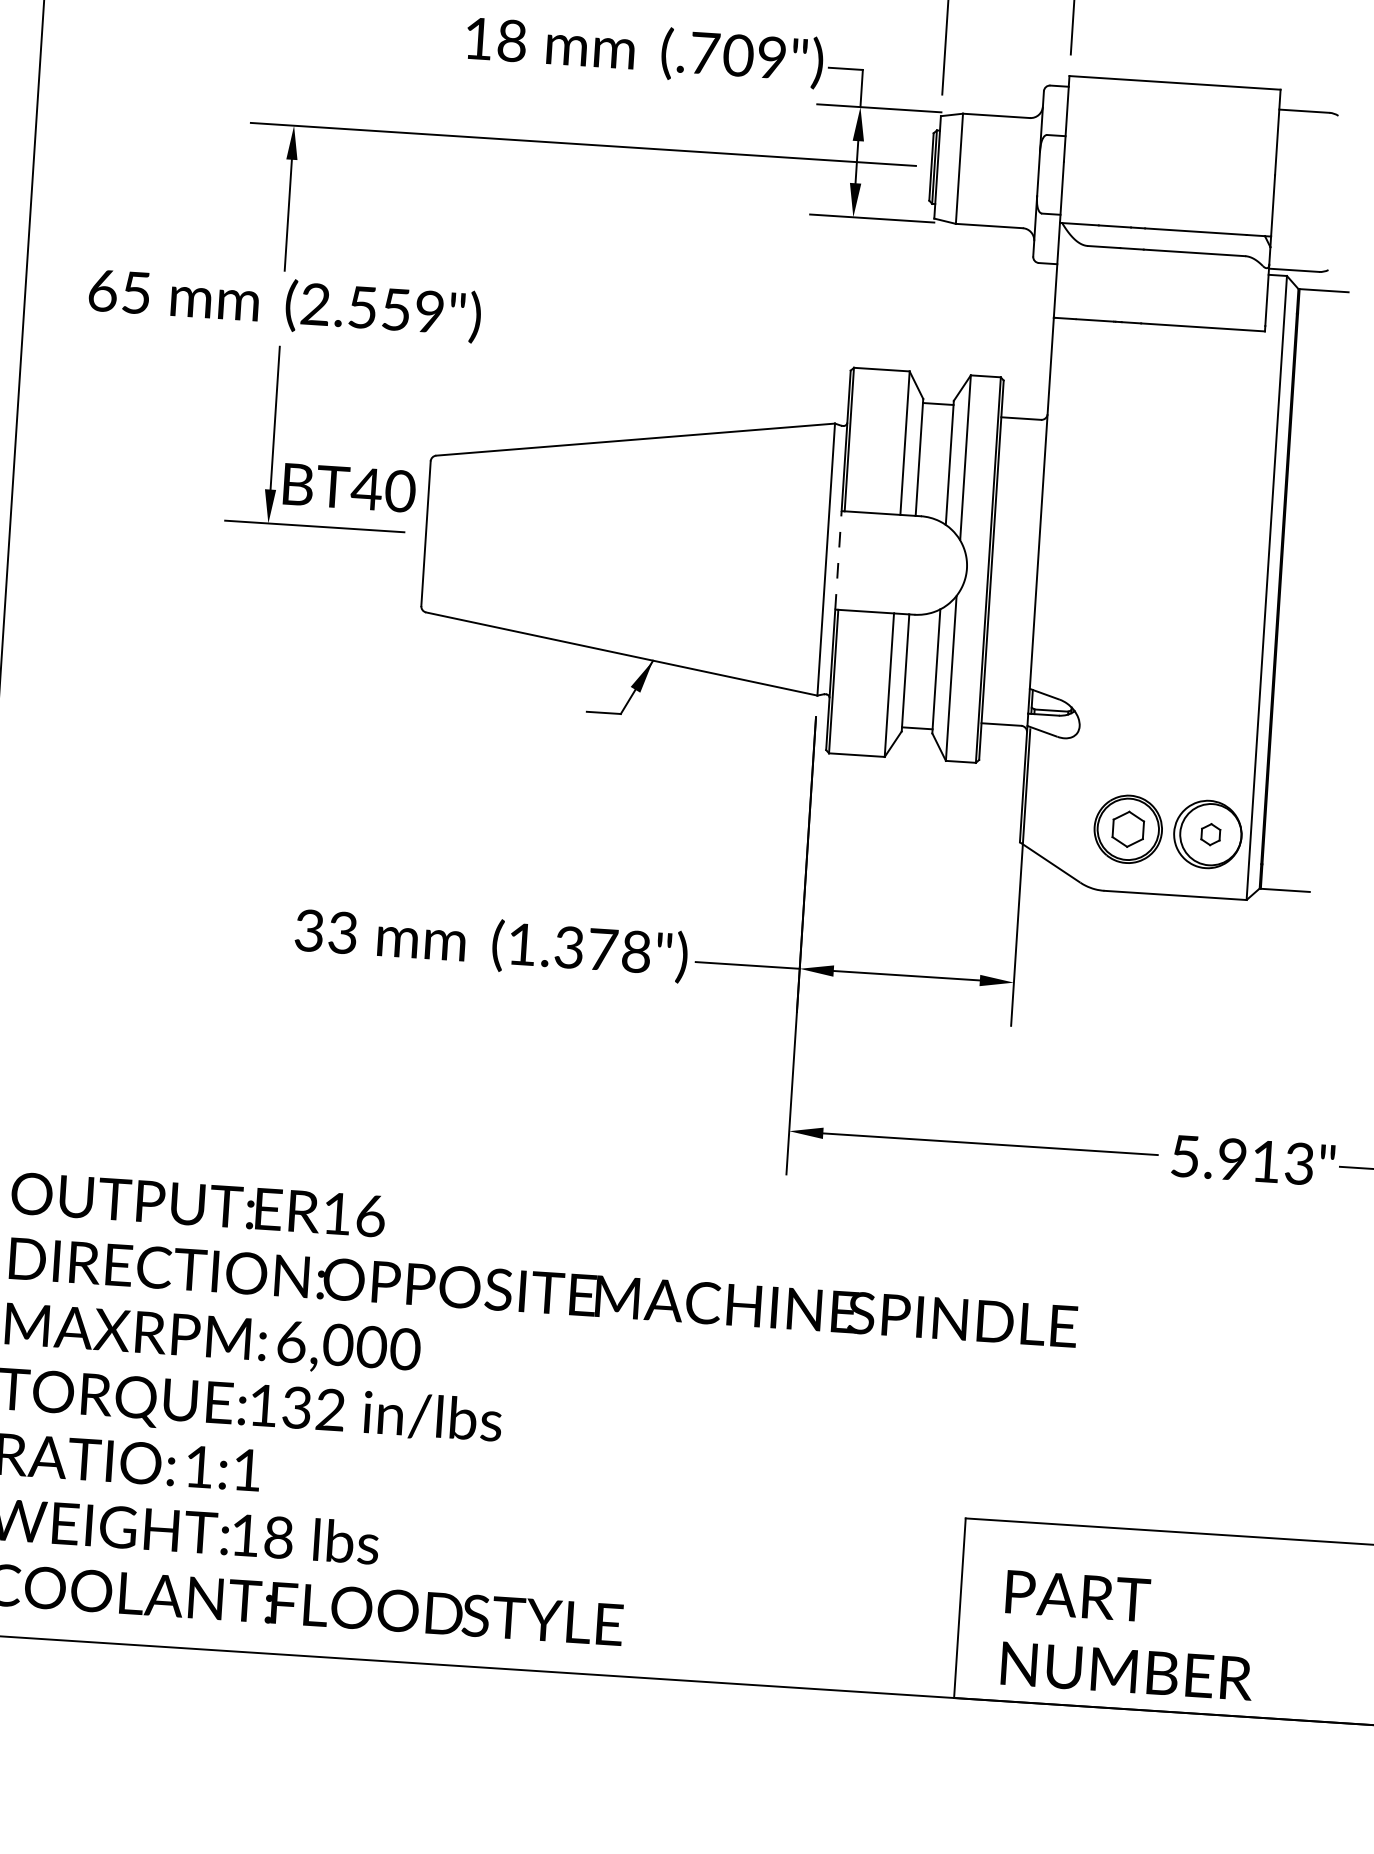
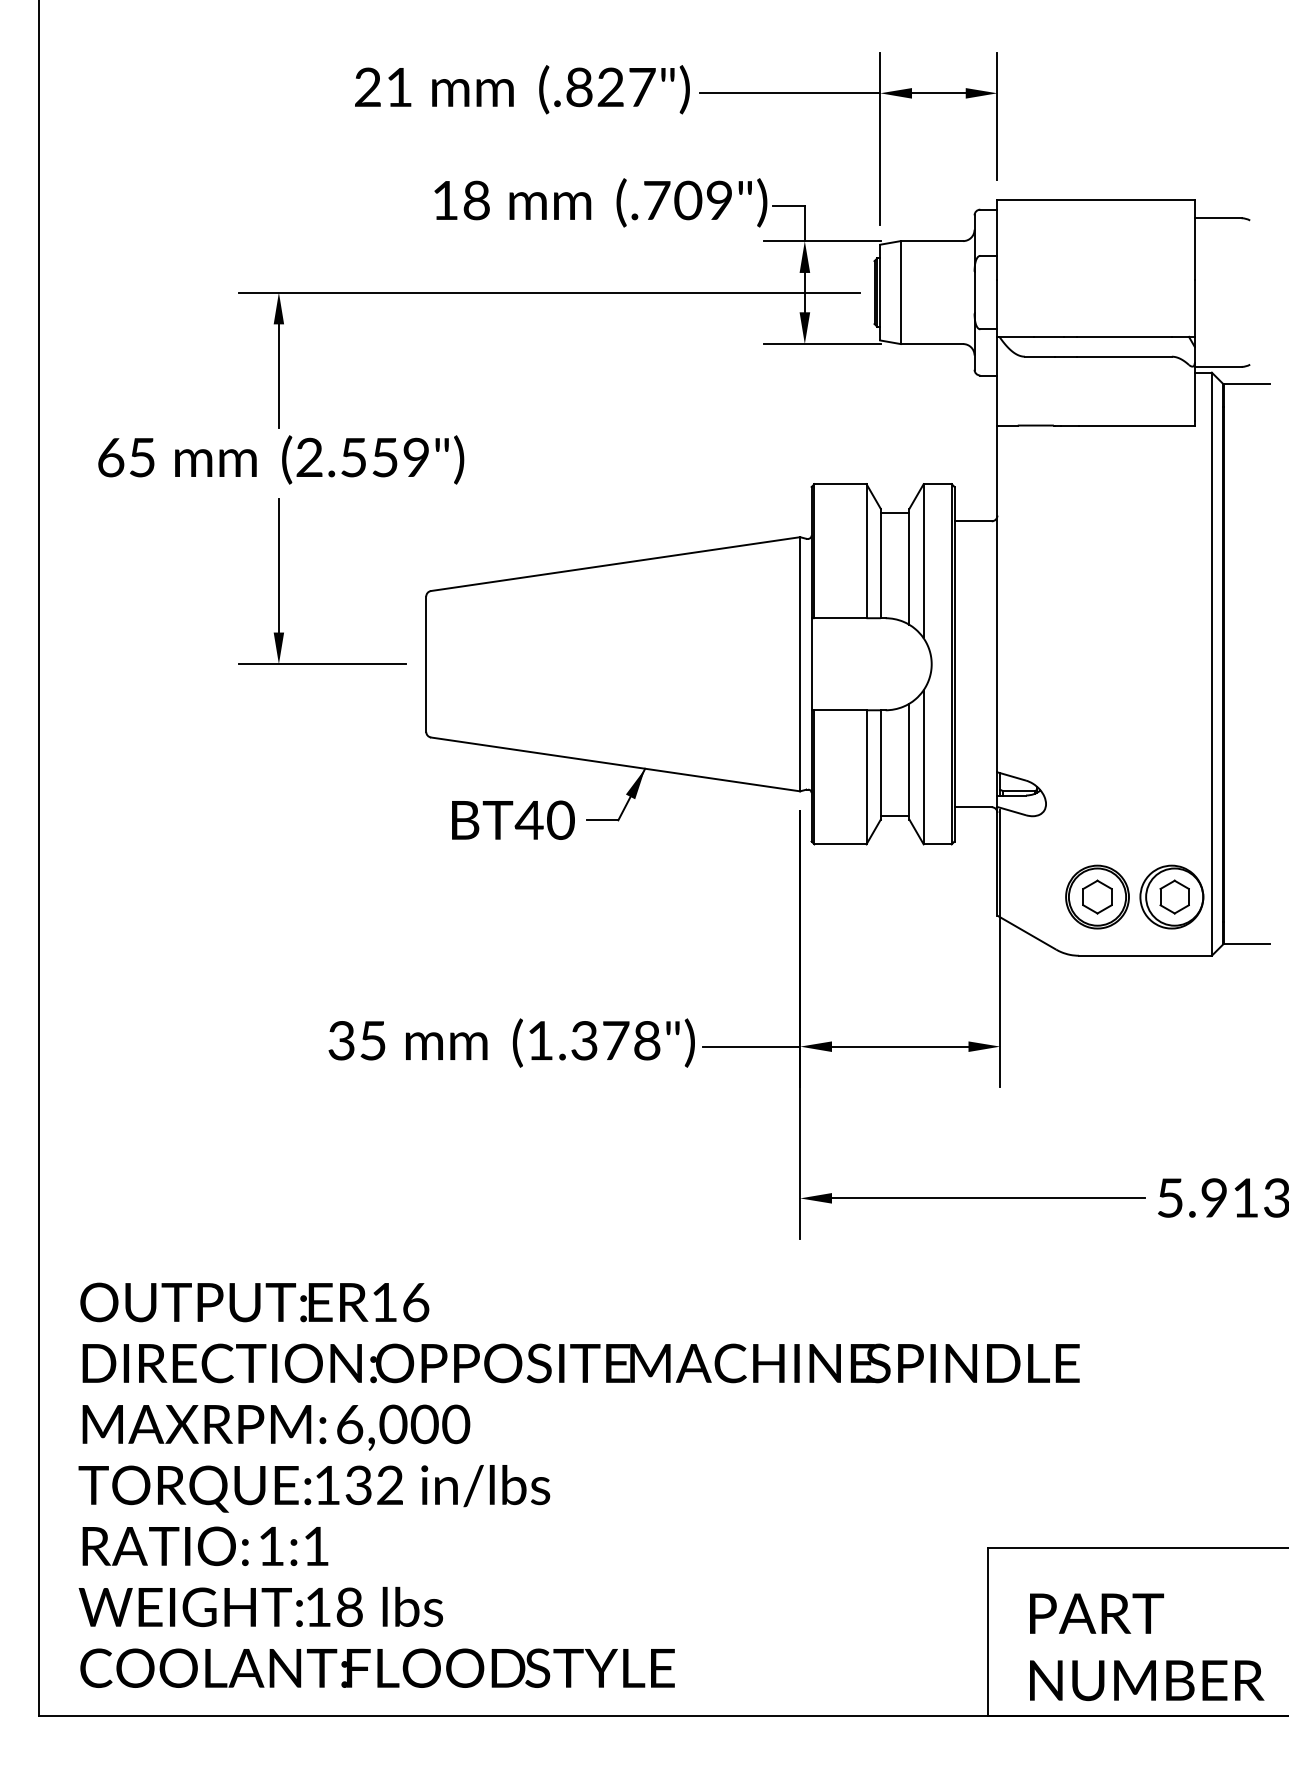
text: (349, 487) -> (513, 819), moved
line: (838, 559) -> (811, 663), dashed -> solid
part: (1210, 834) -> (1174, 896), size x1.67
text: (342, 932) -> (372, 1040), 33 -> 35

